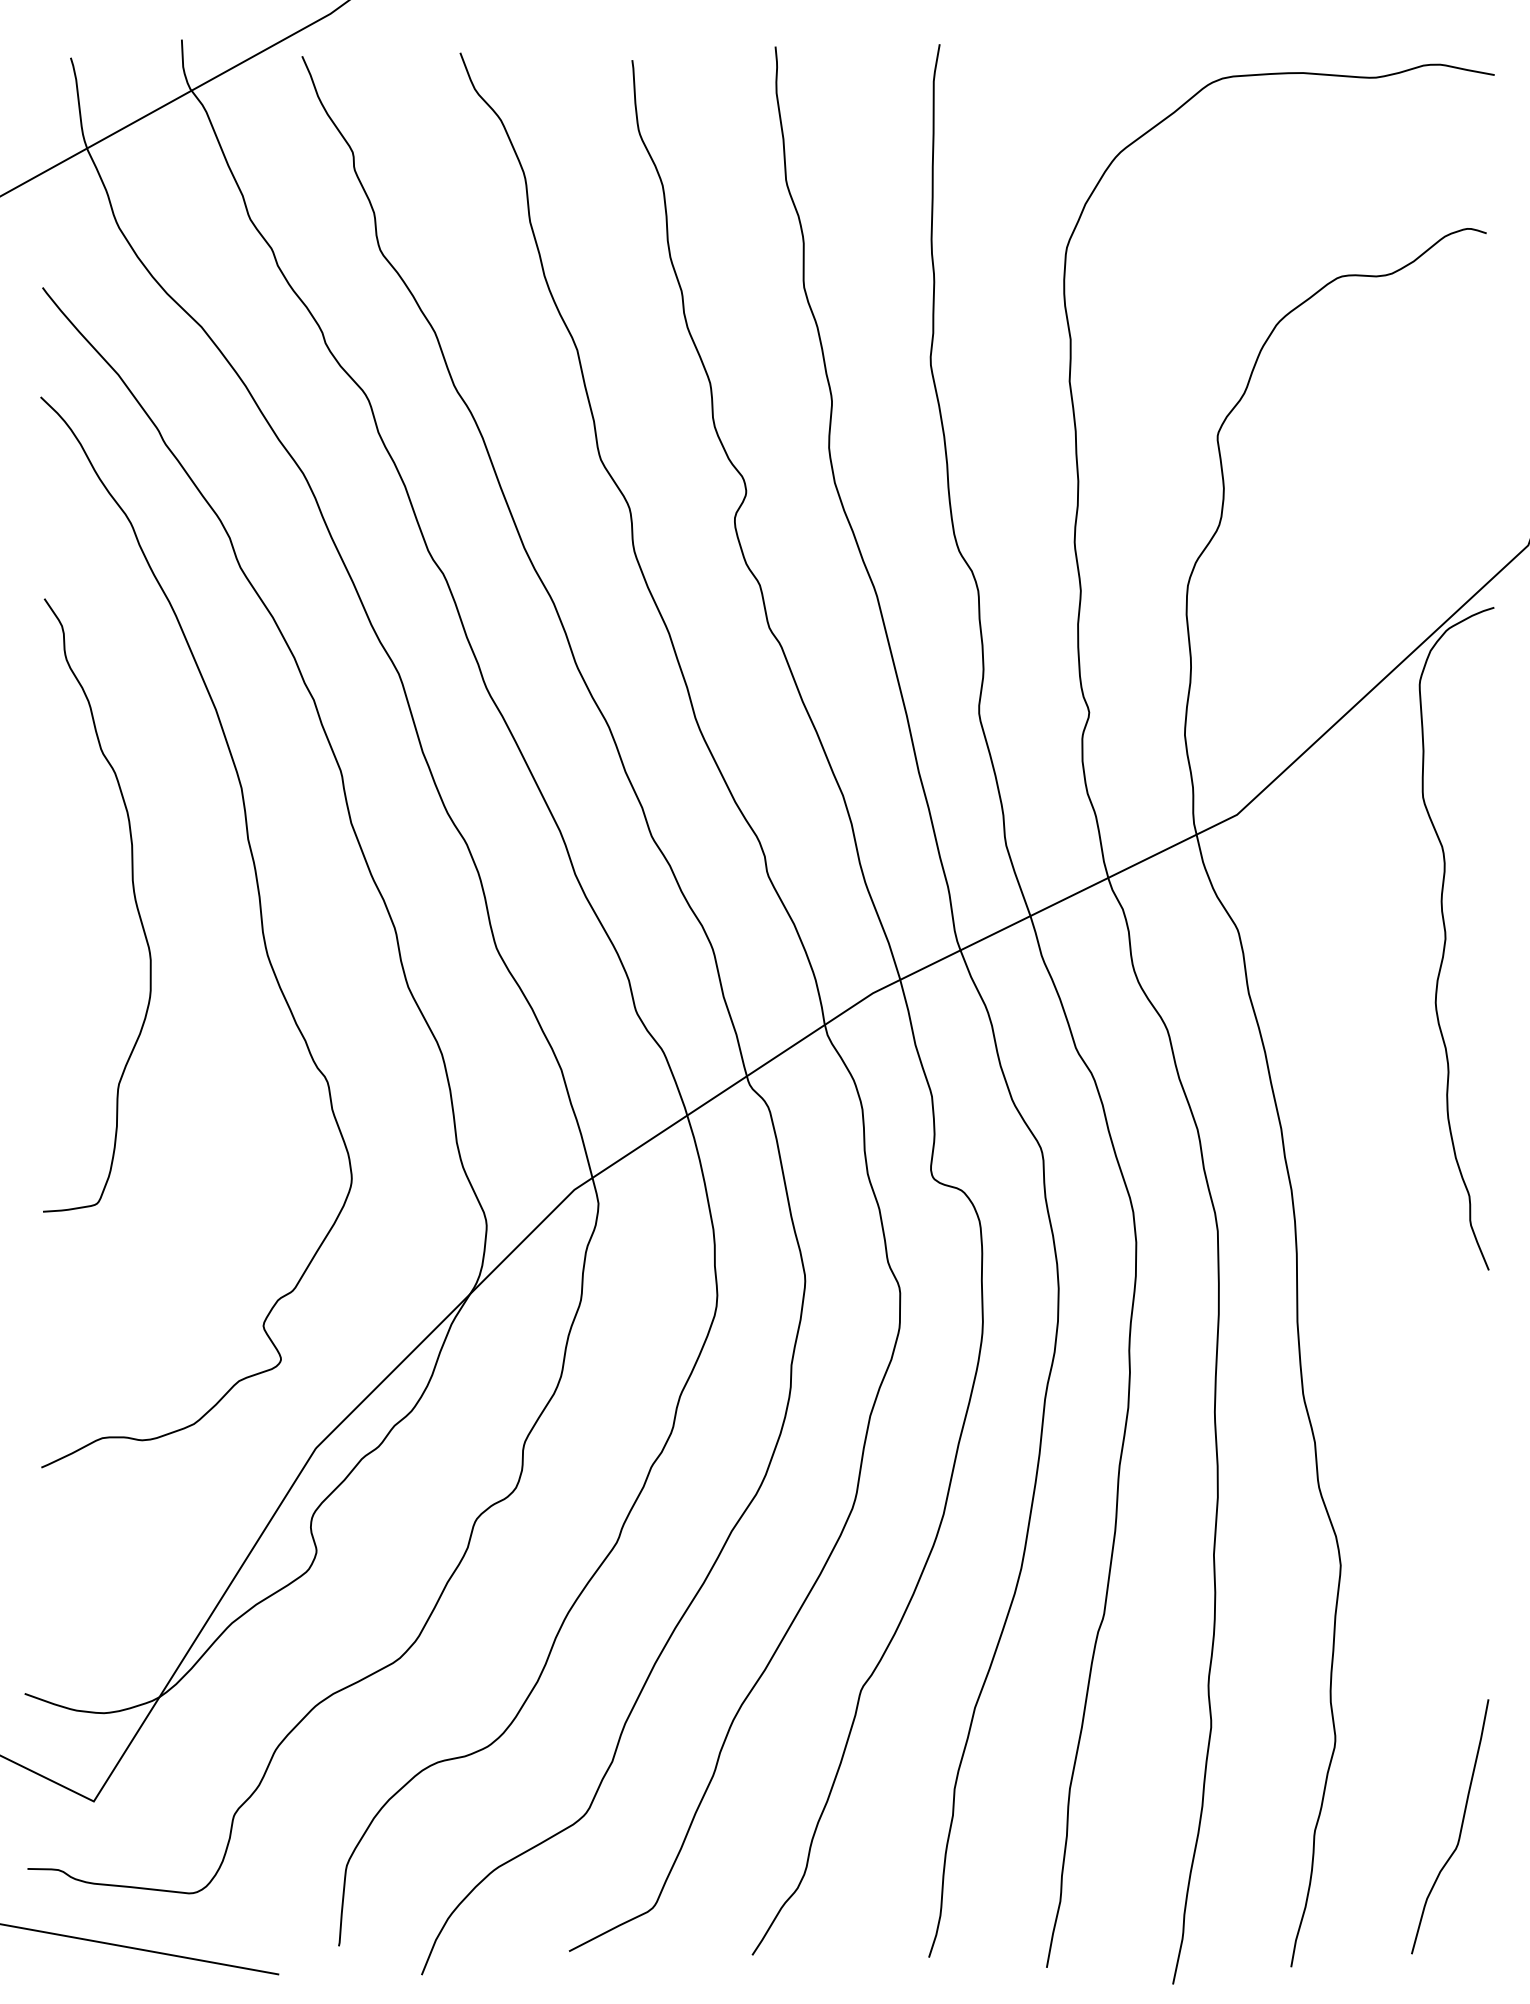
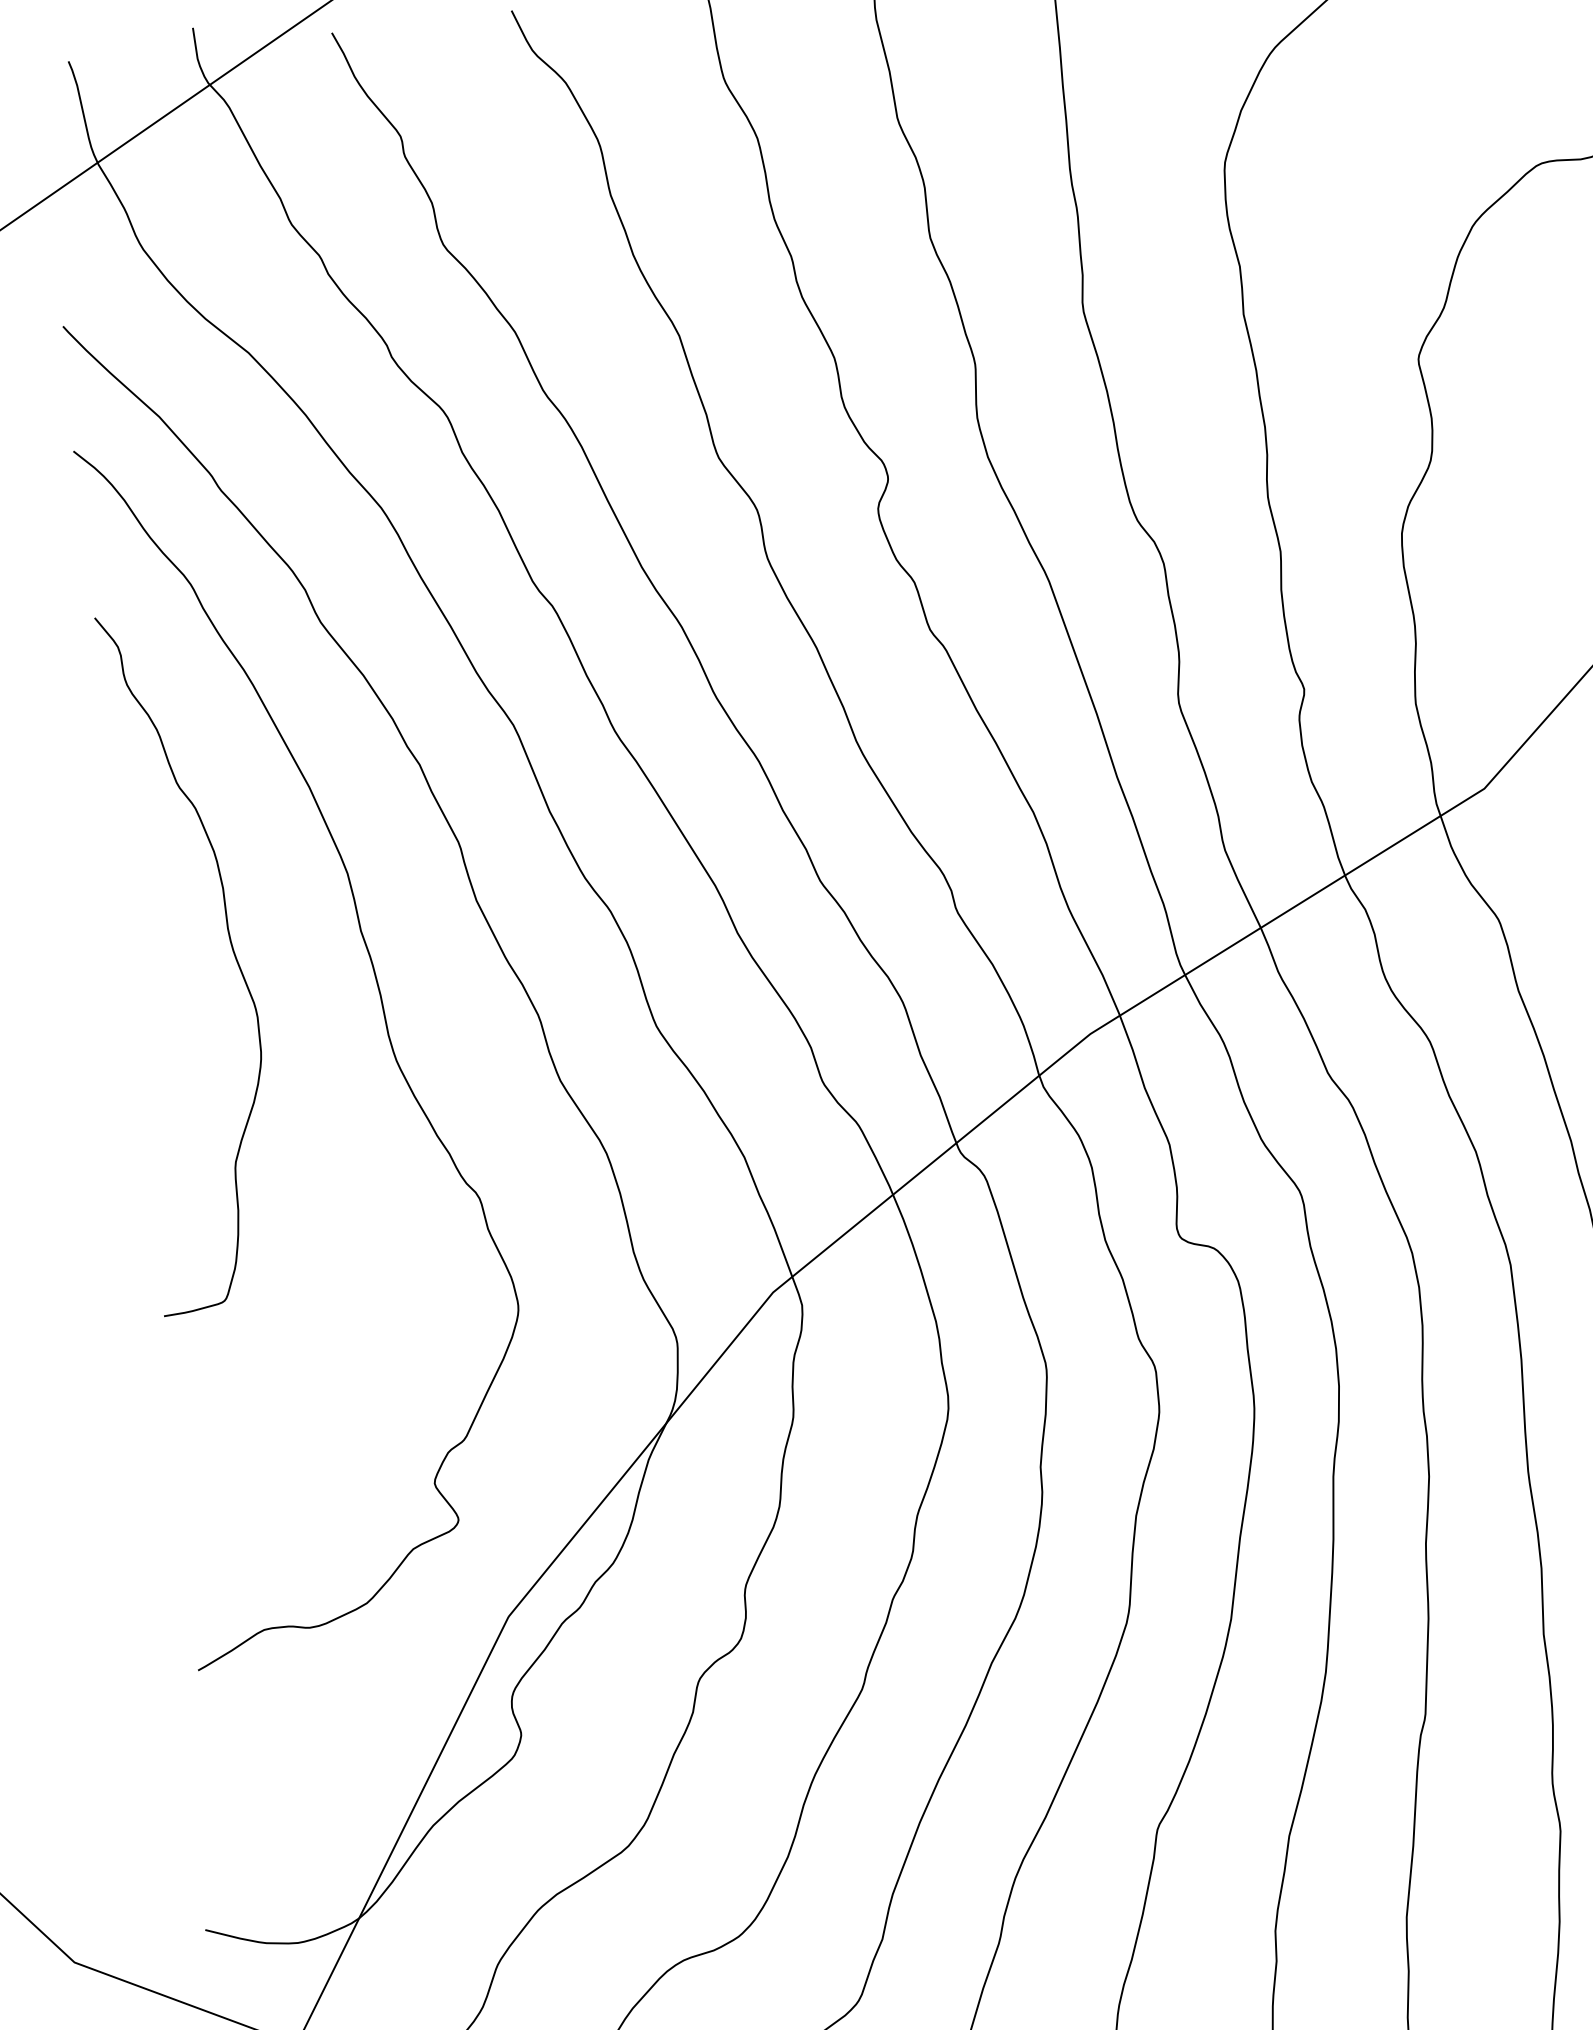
curve: (134, 900) -> (232, 951), moved

